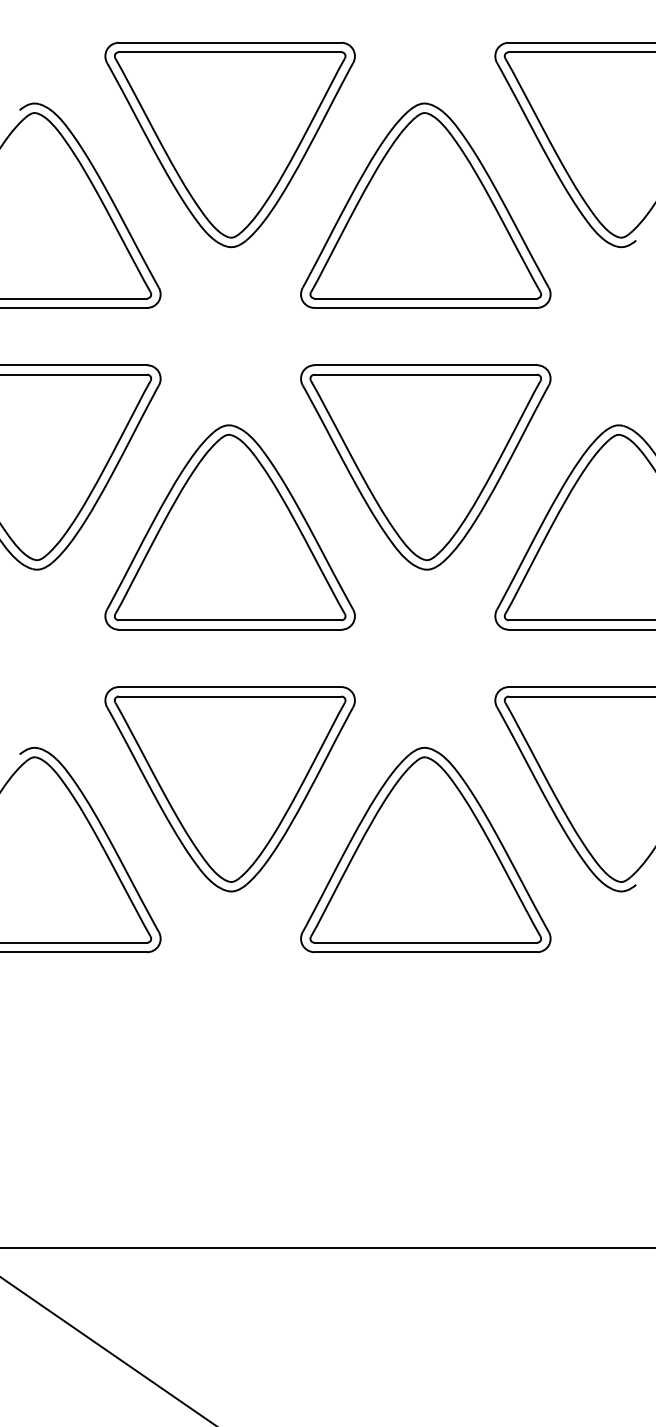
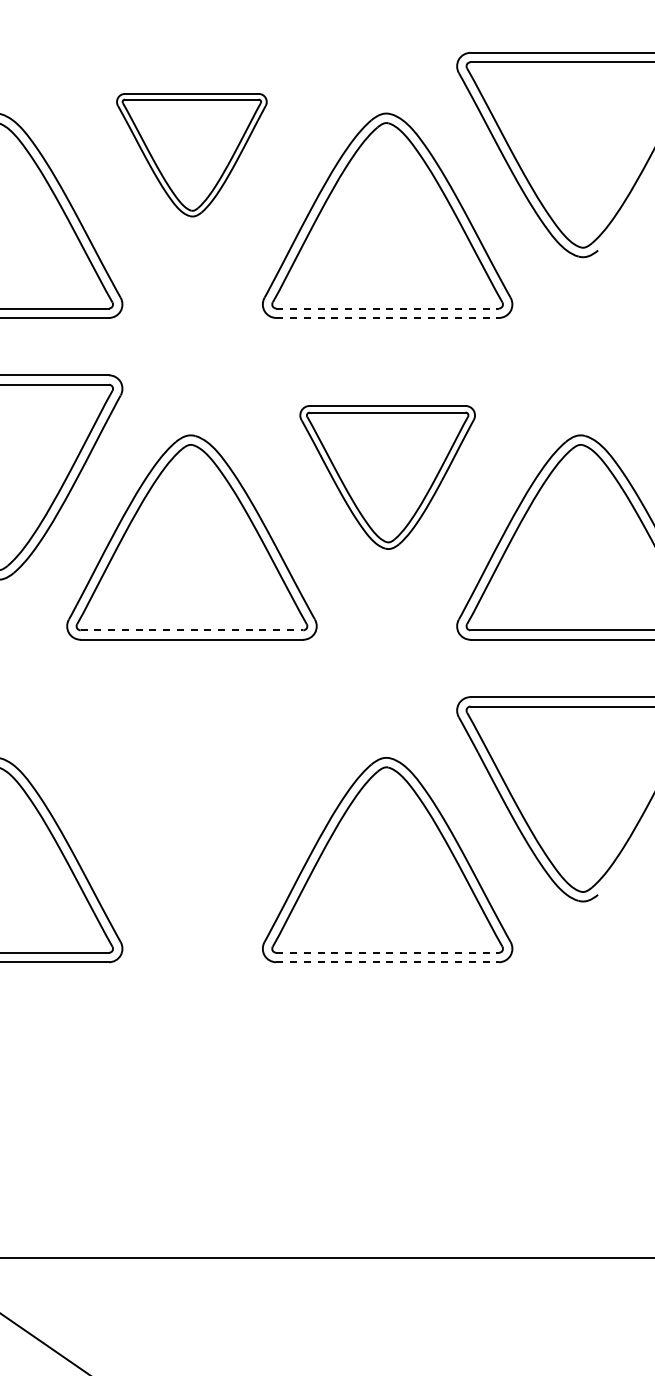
part: (229, 145) -> (191, 155), size x0.6
line: (426, 298) -> (388, 308), solid -> dashed
line: (426, 307) -> (388, 317), solid -> dashed
part: (425, 467) -> (387, 477), size x0.7
line: (230, 620) -> (192, 630), solid -> dashed
part: (229, 789) -> (191, 799), removed
line: (426, 942) -> (388, 952), solid -> dashed
line: (426, 952) -> (388, 962), solid -> dashed

